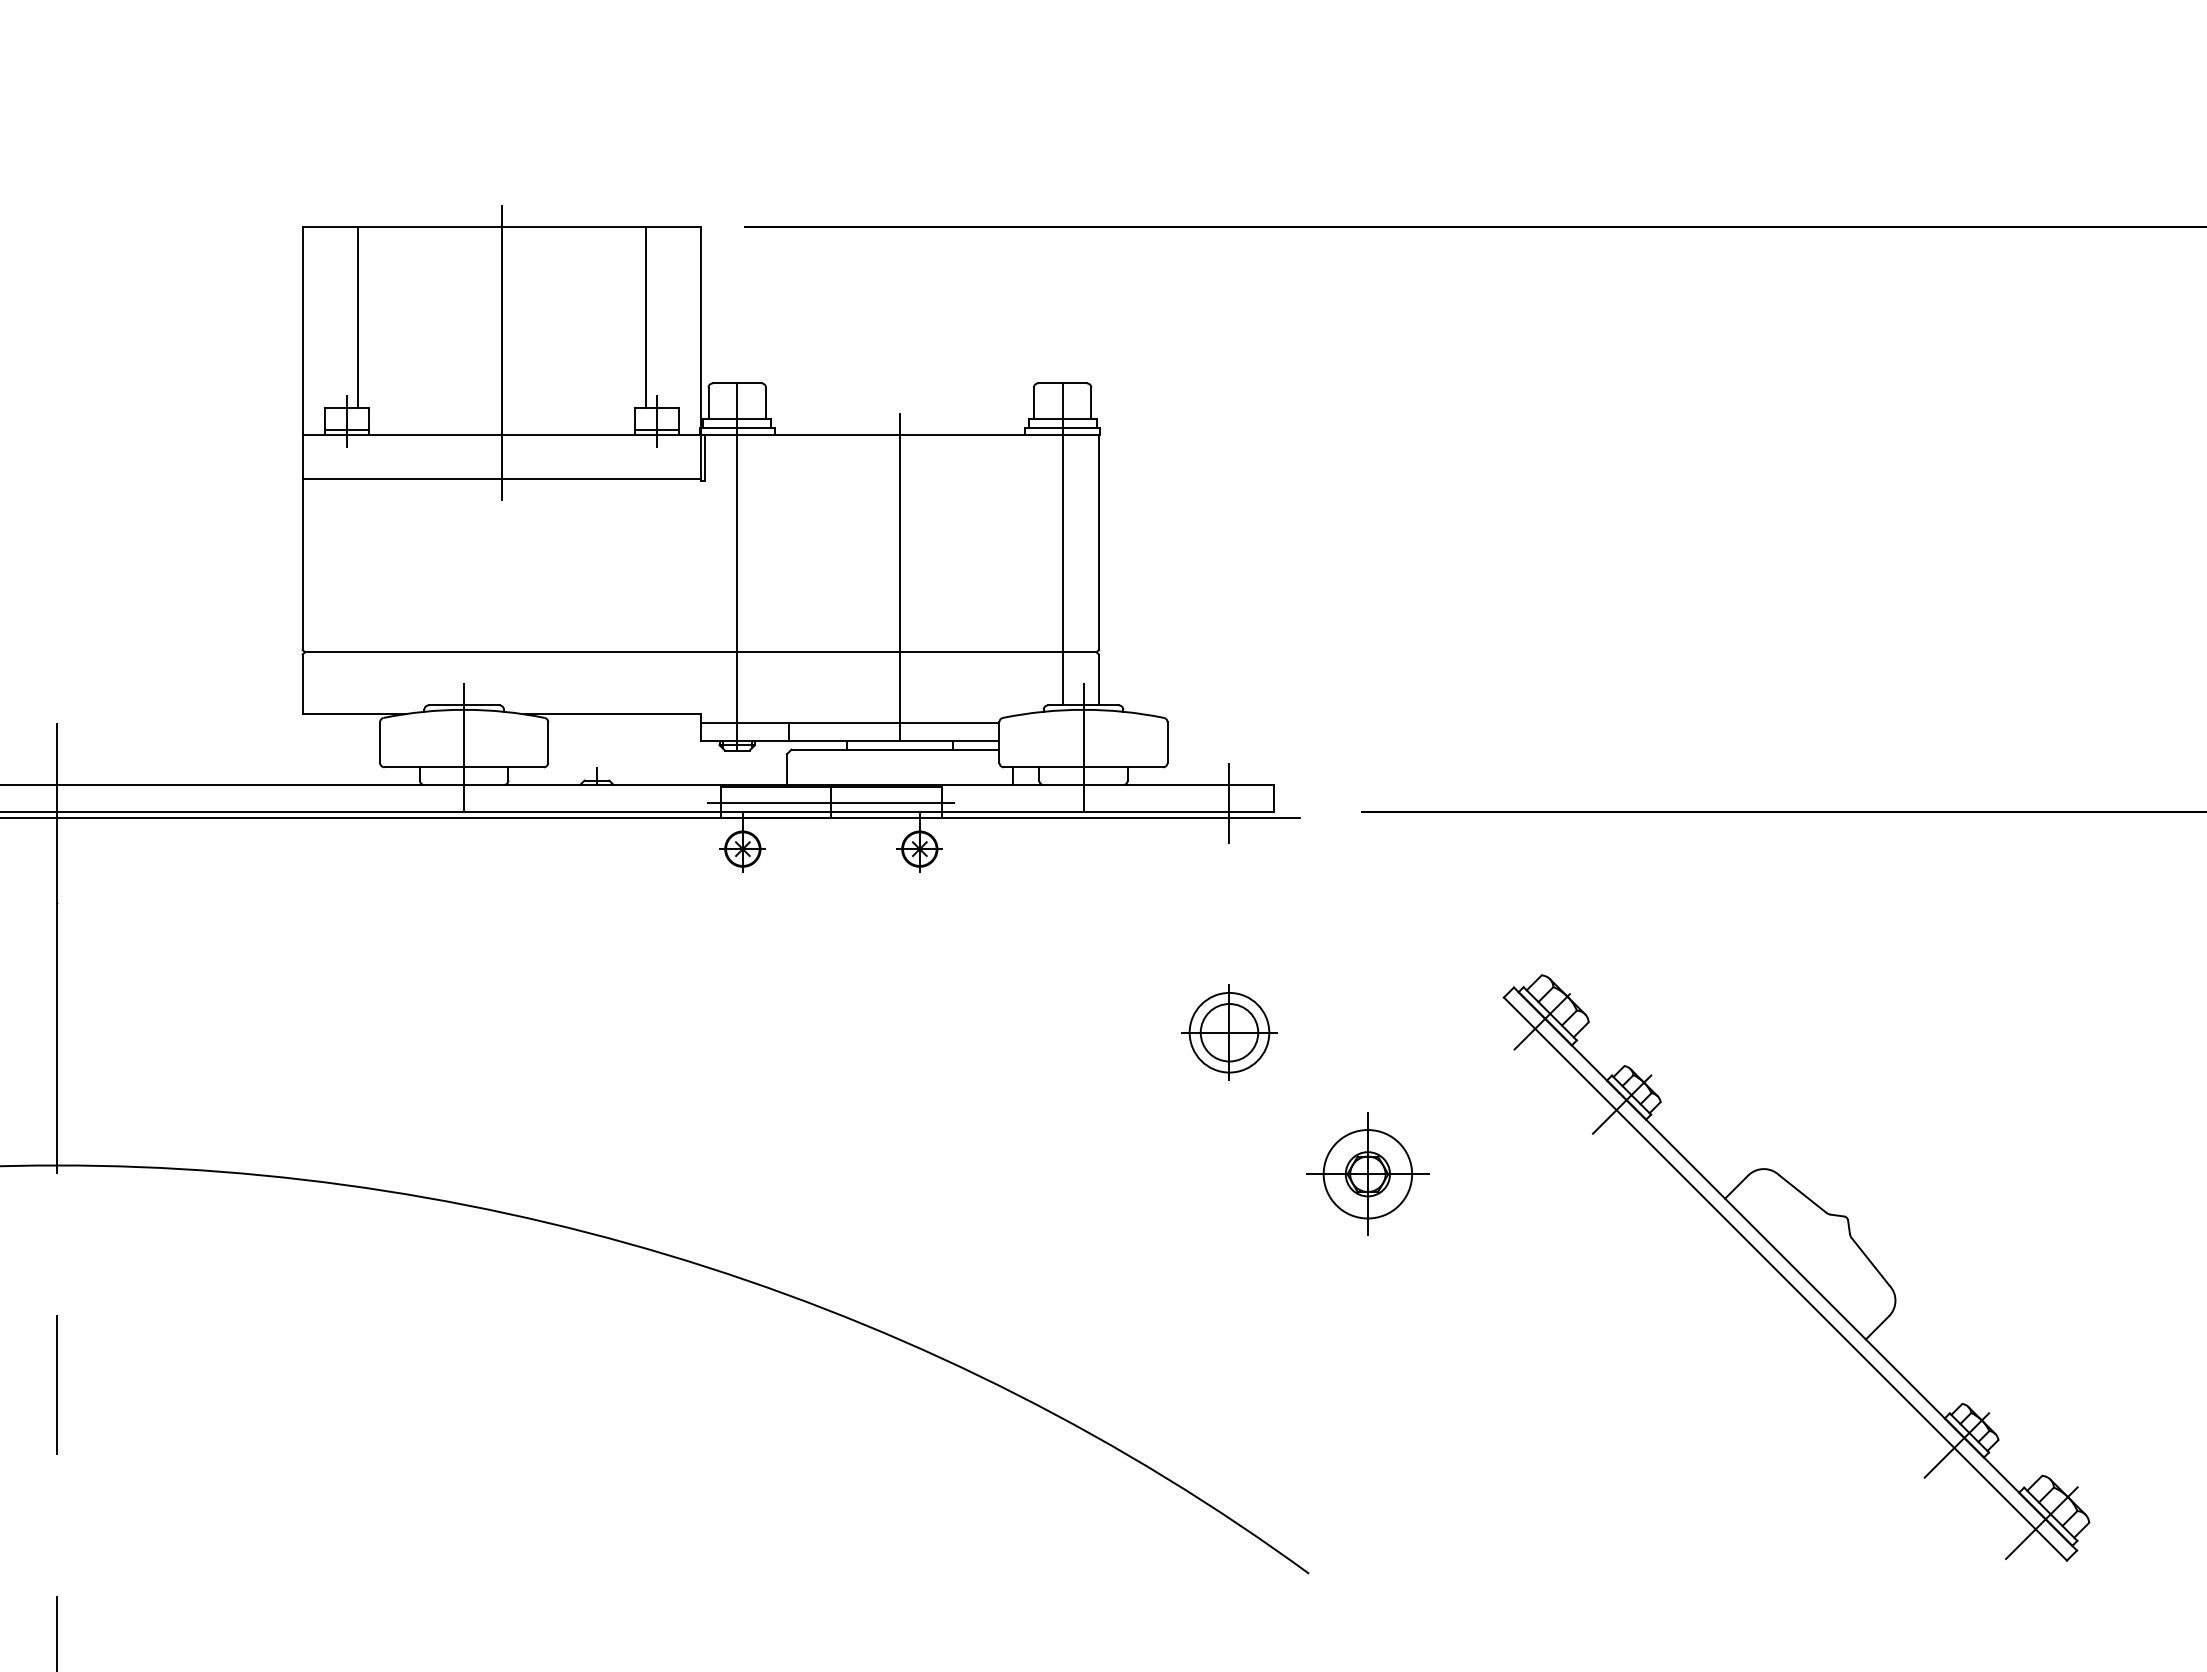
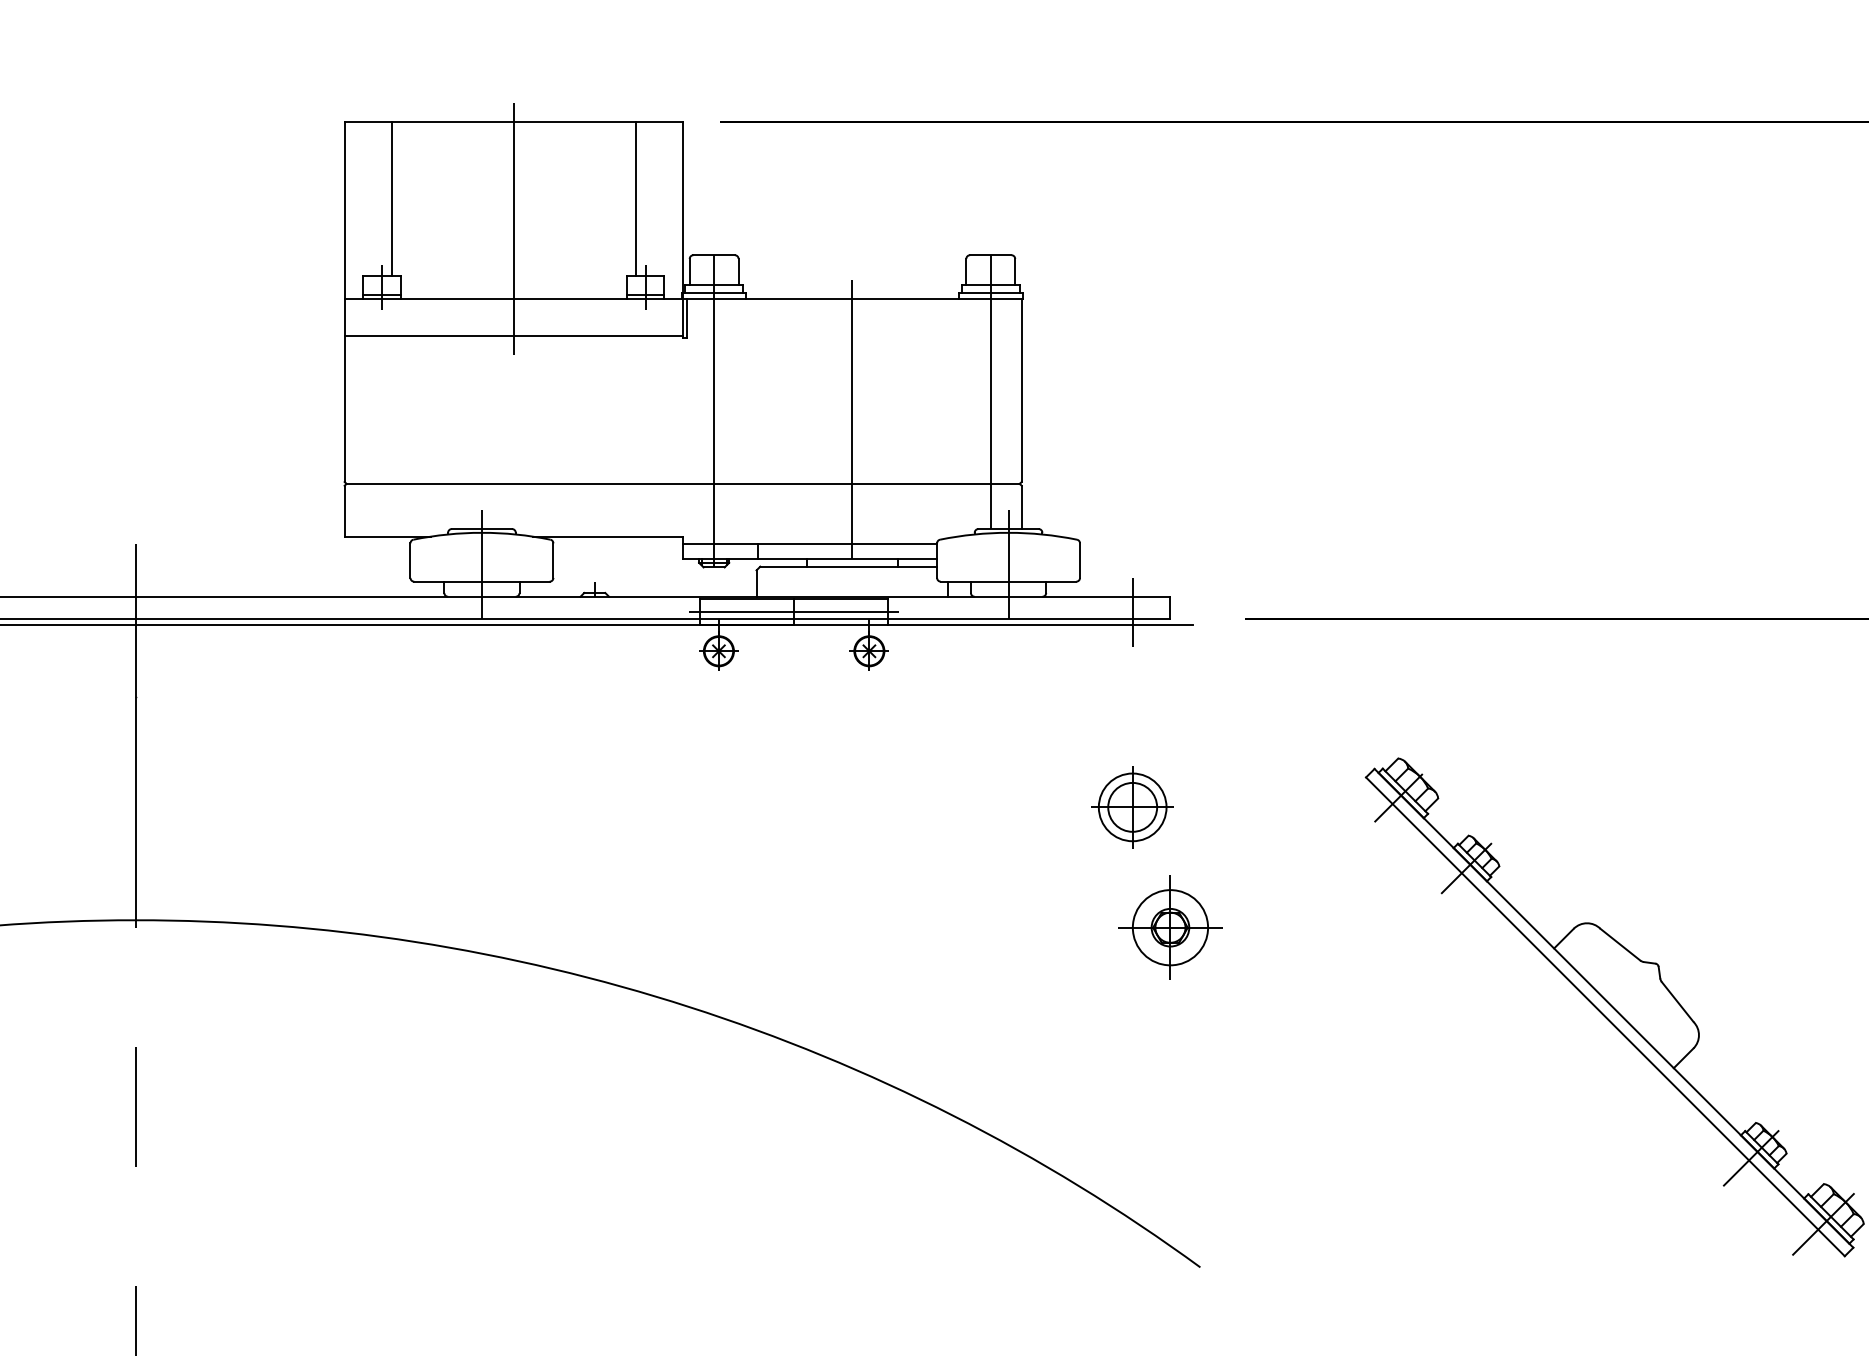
part: (1367, 1173) -> (1170, 927), moved

